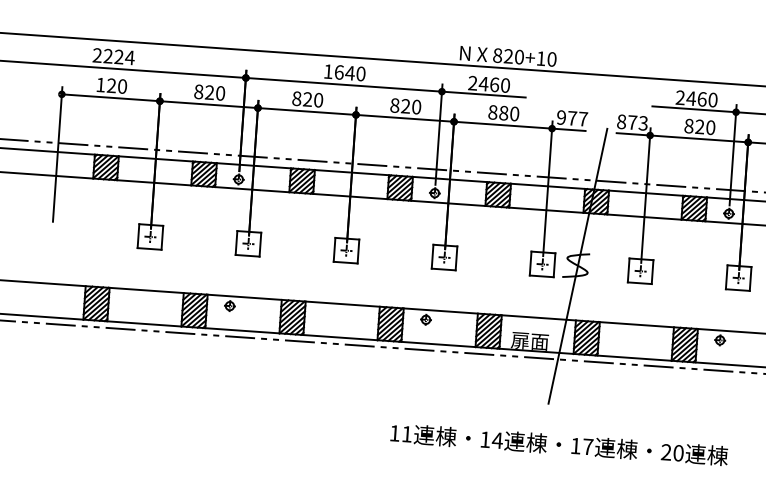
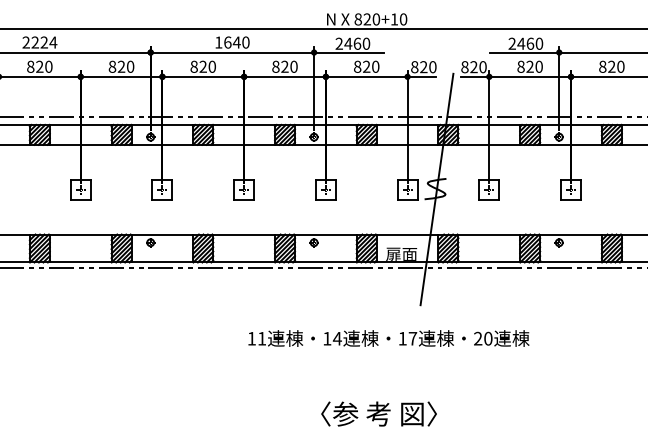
text: (100, 84) -> (30, 66), 120 -> 820
text: (503, 112) -> (366, 66), 880 -> 820
text: (571, 118) -> (423, 67), 977 -> 820
text: (637, 123) -> (478, 67), 873 -> 820
text: (558, 444) -> (388, 338), moved

